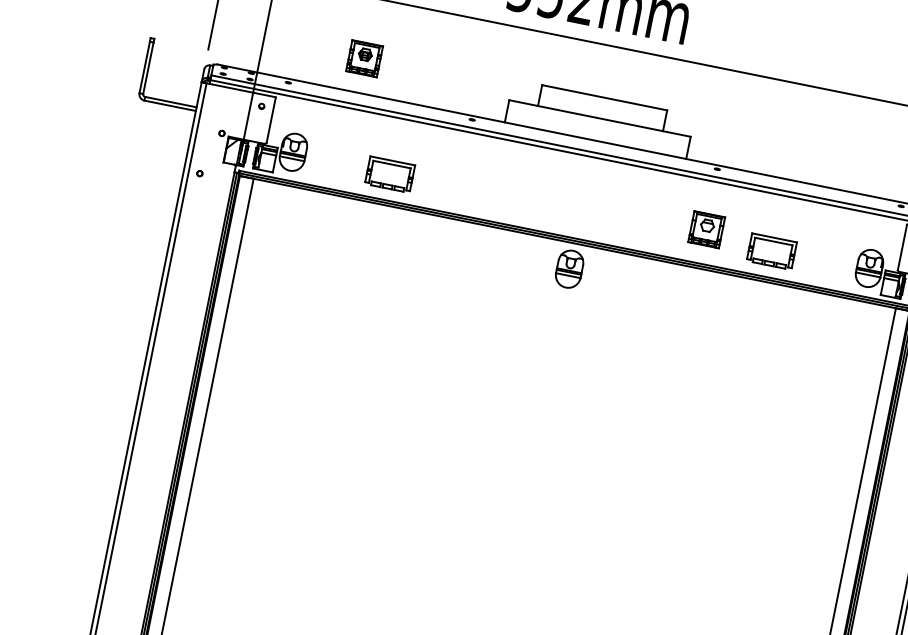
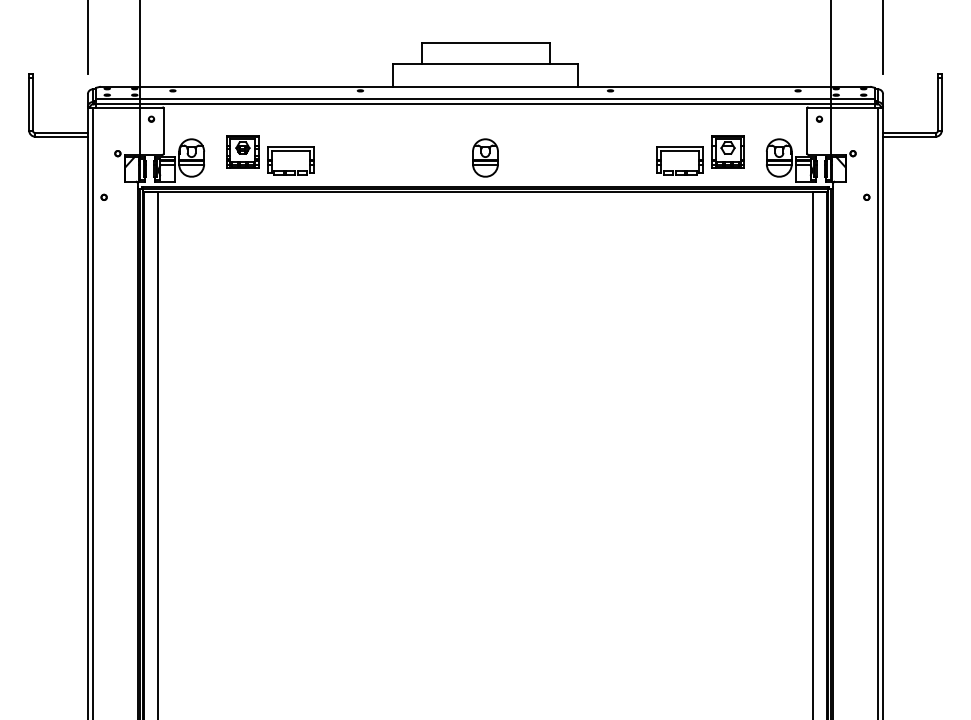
part: (364, 57) -> (242, 151), moved
part: (706, 228) -> (727, 151), moved
part: (569, 268) -> (485, 157), moved

